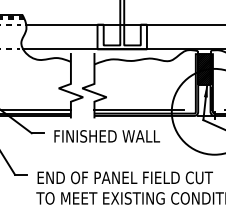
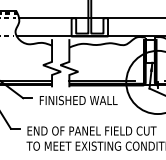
hatch: (203, 69) -> (149, 51), removed

